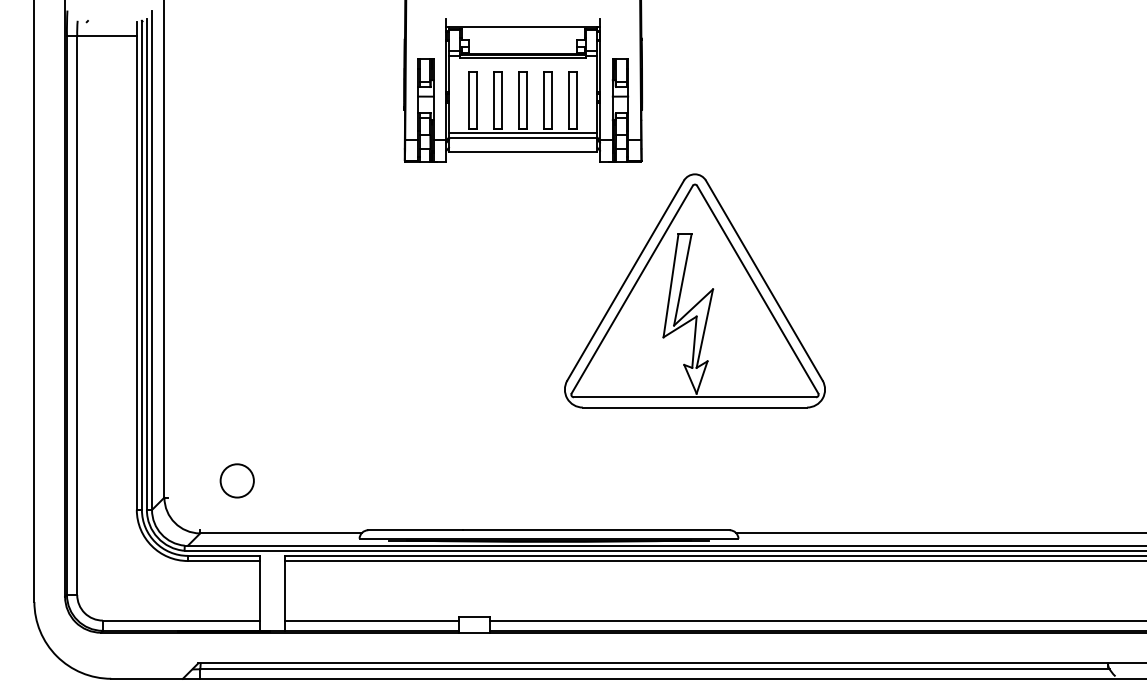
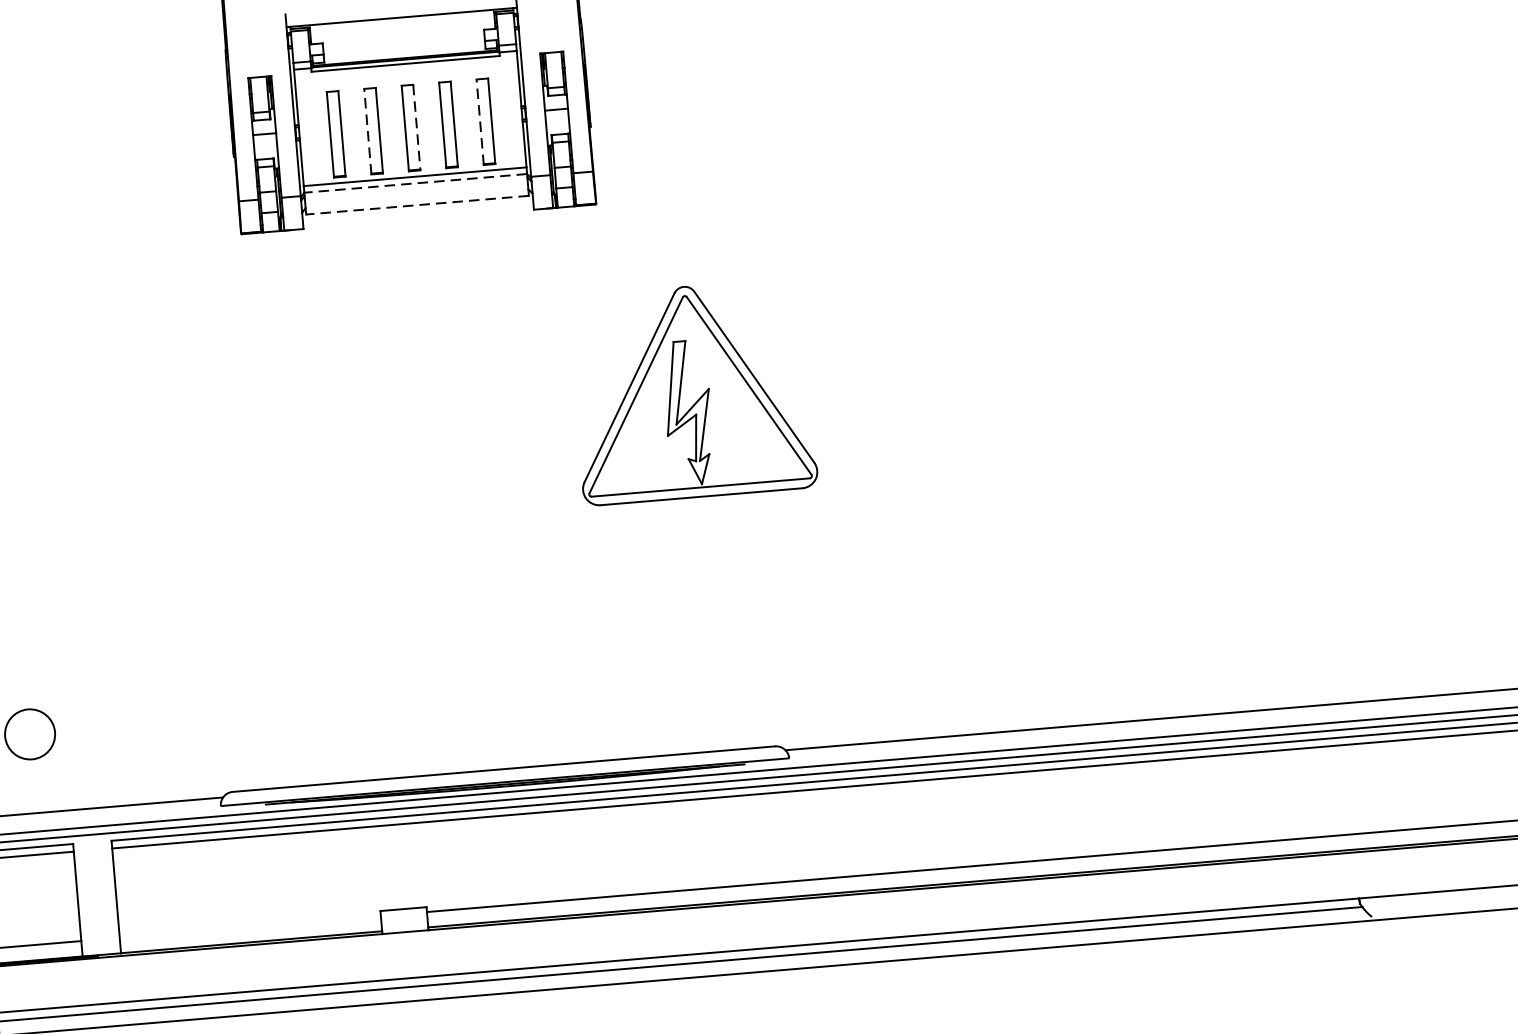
line: (494, 100) -> (368, 131), solid -> dashed
line: (527, 100) -> (417, 127), solid -> dashed
line: (569, 100) -> (480, 121), solid -> dashed
line: (522, 137) -> (414, 183), solid -> dashed
line: (522, 152) -> (416, 205), solid -> dashed
part: (694, 290) -> (691, 391), size x0.6
line: (372, 620) -> (250, 926), removed

